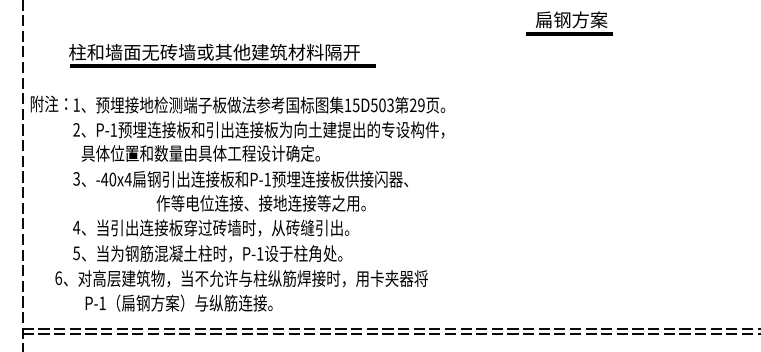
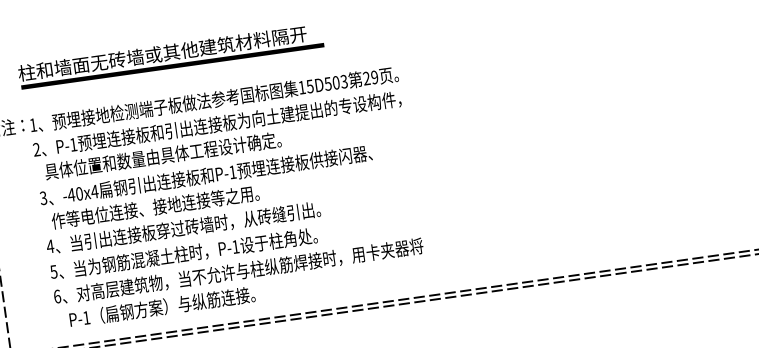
text: (260, 203) -> (154, 207), moved
text: (241, 278) -> (238, 271), moved

